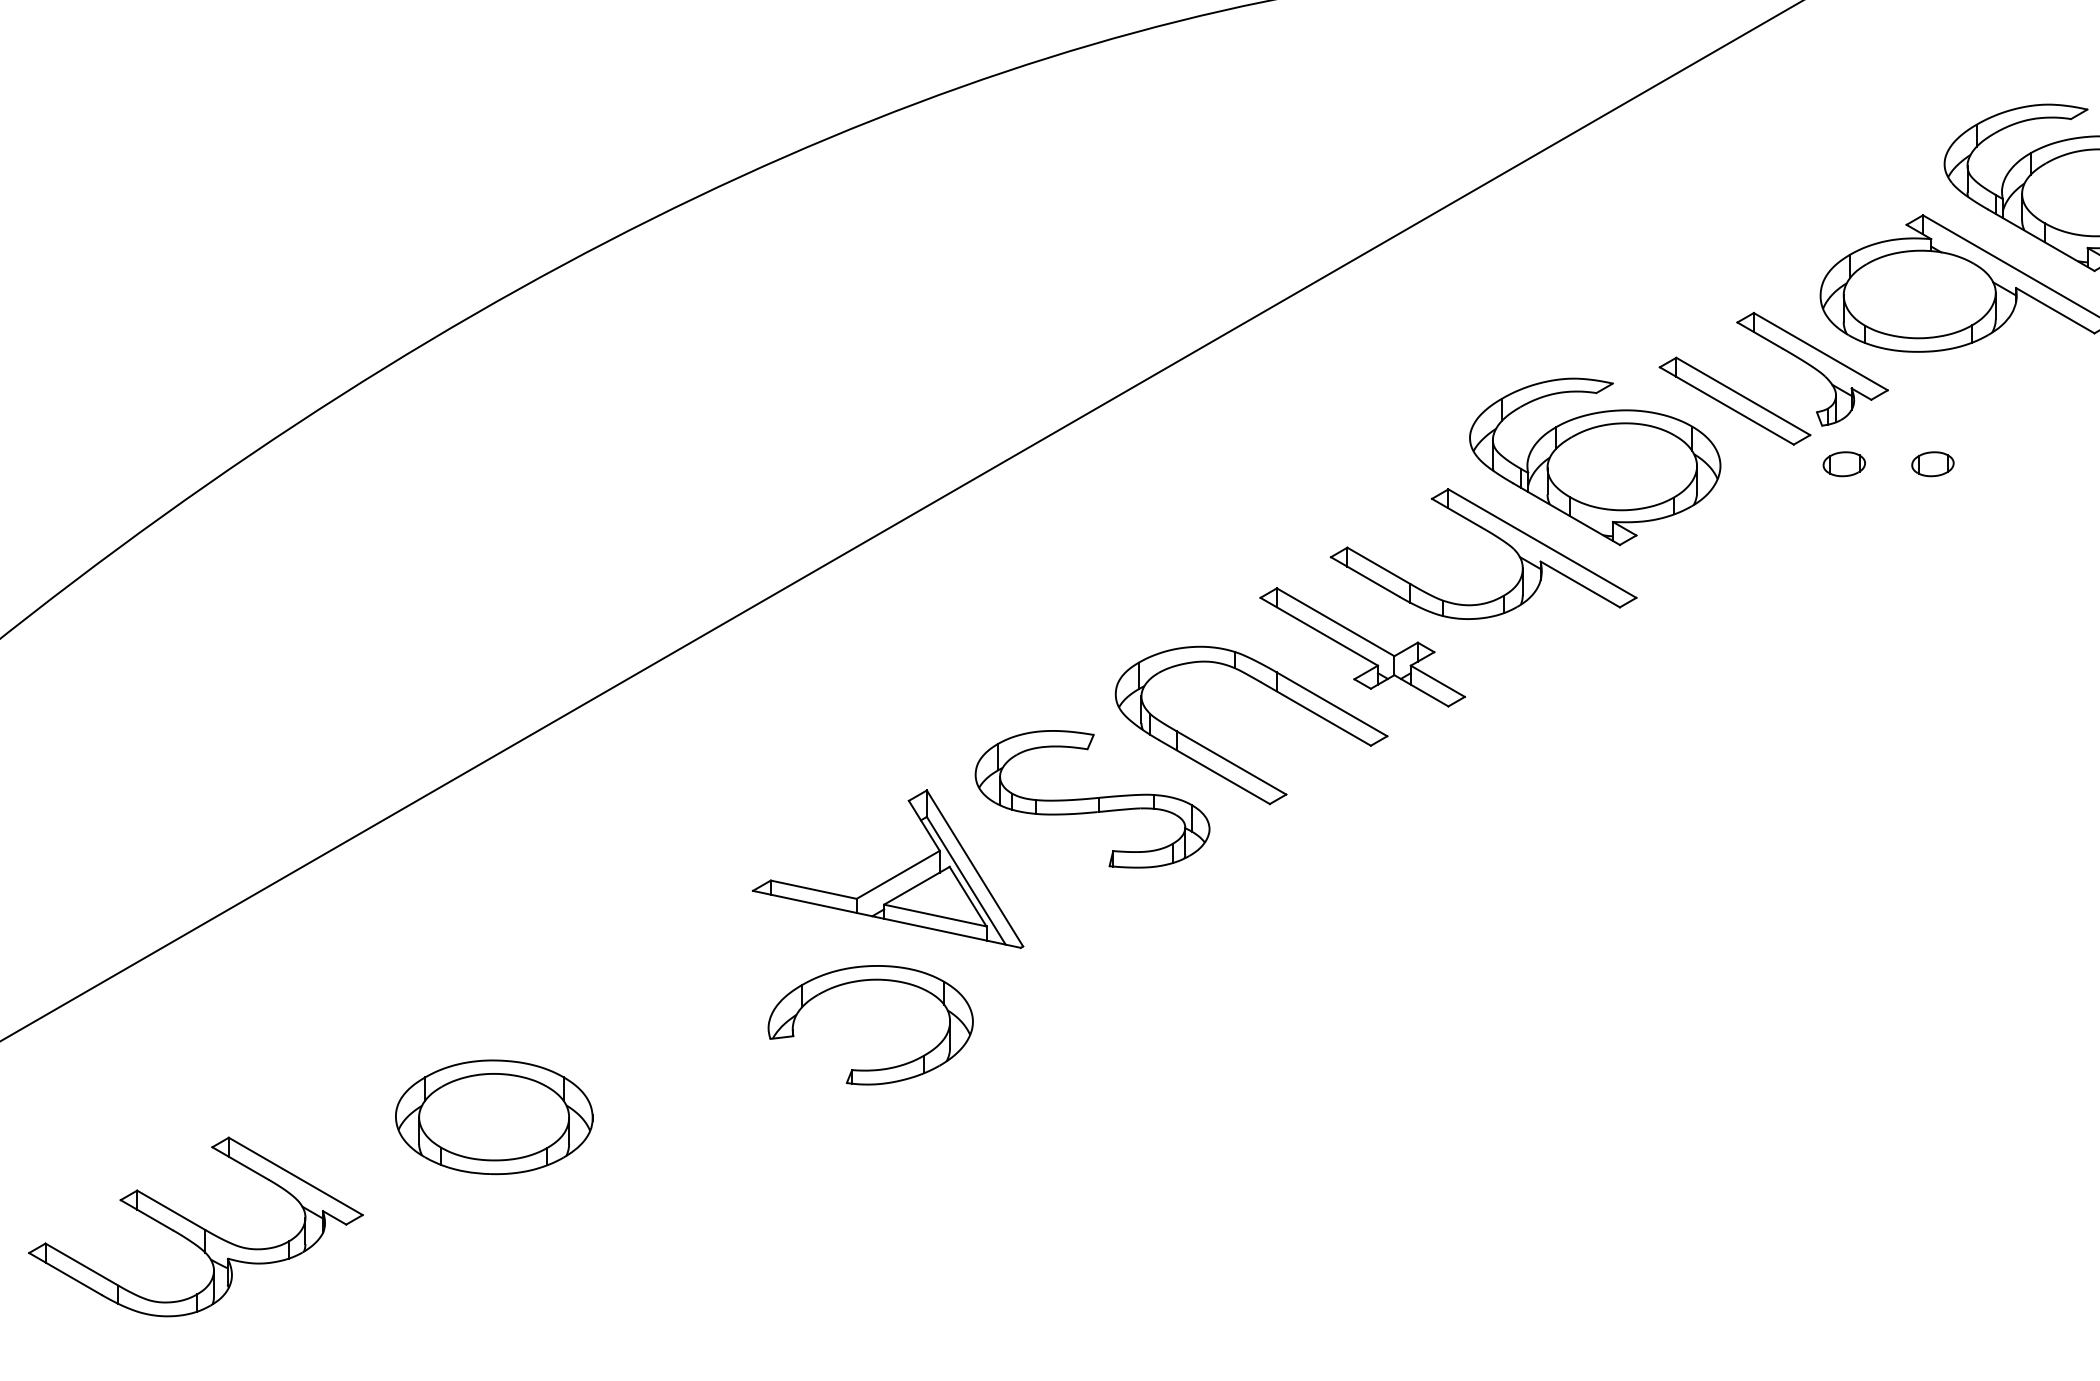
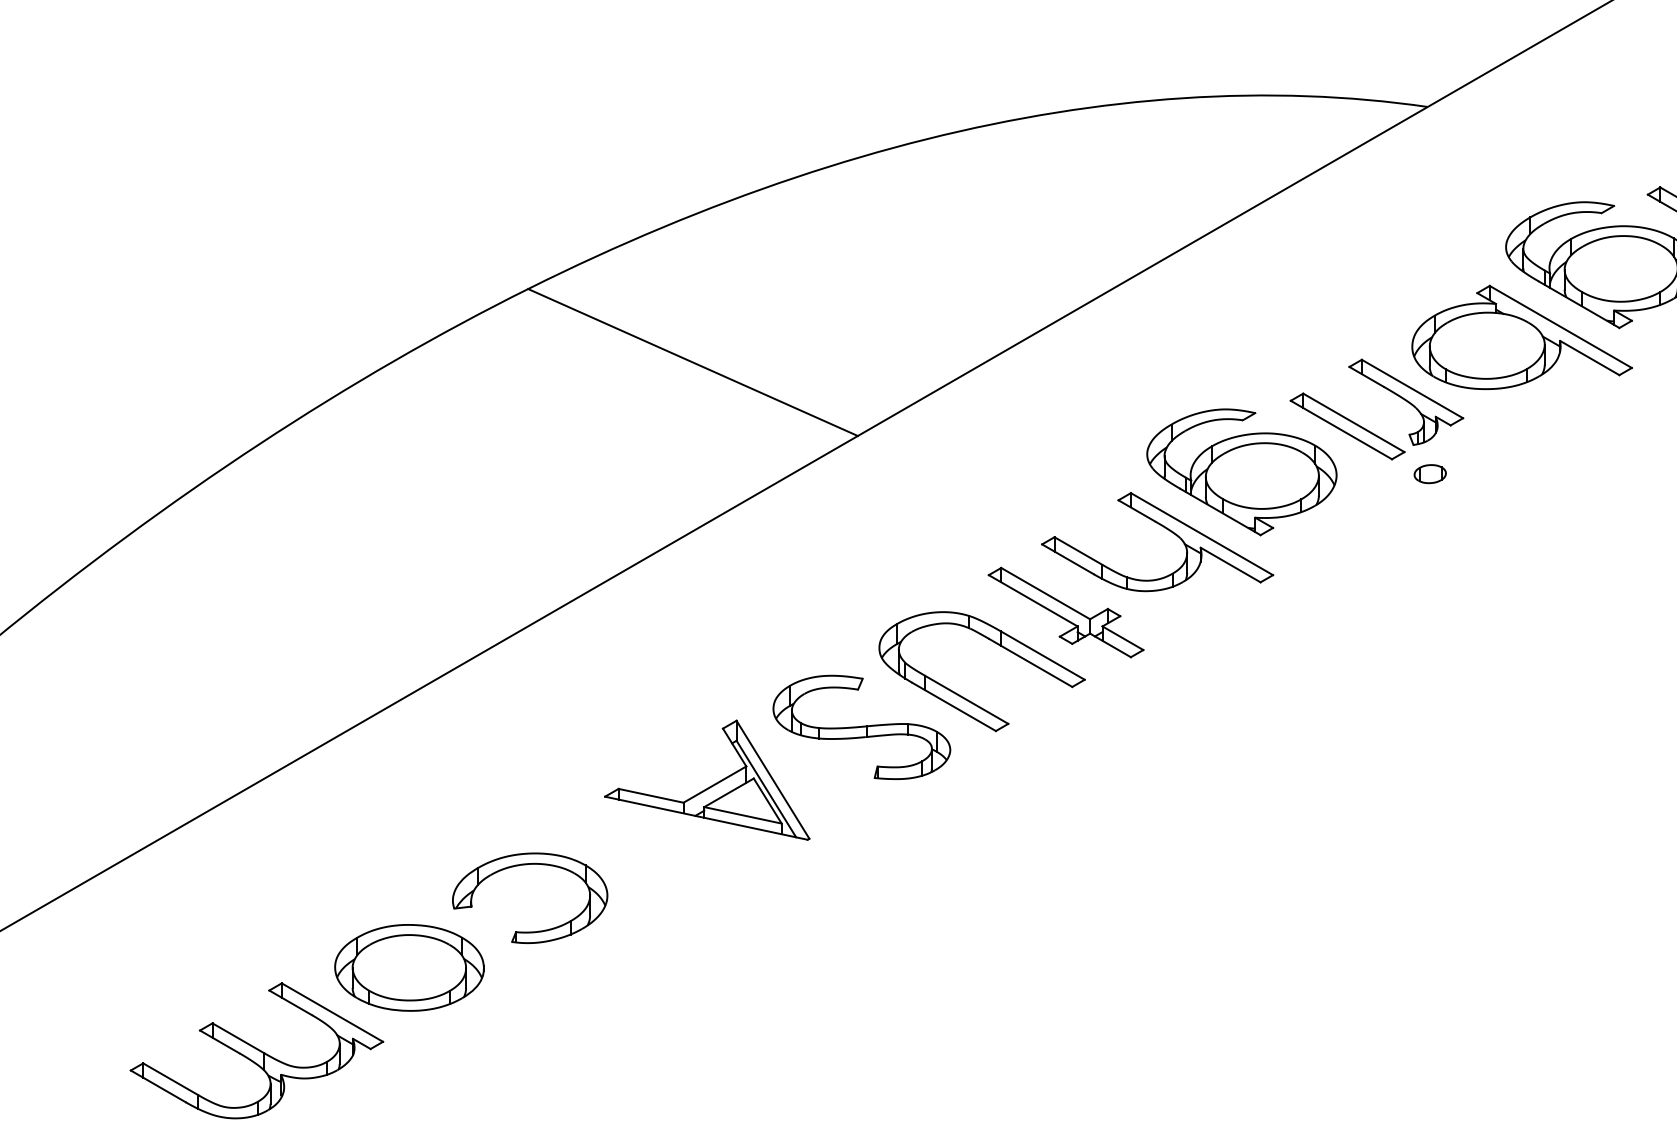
line: (868, 316) -> (692, 362), added
part: (1931, 464) -> (1496, 474), removed
part: (865, 981) -> (526, 865), moved
part: (195, 1226) -> (256, 1050), moved

